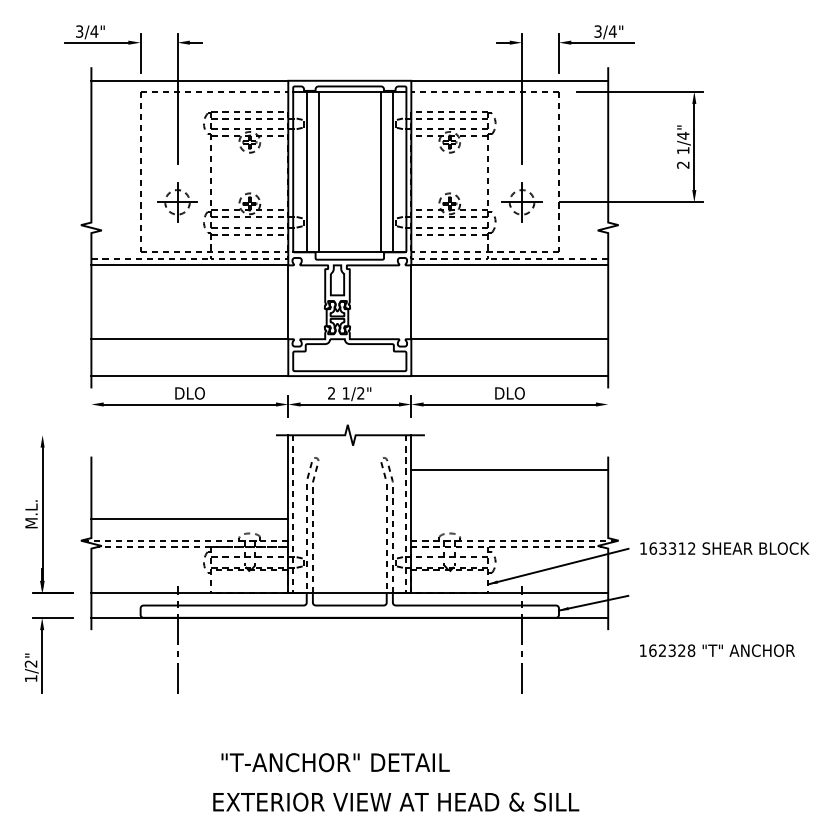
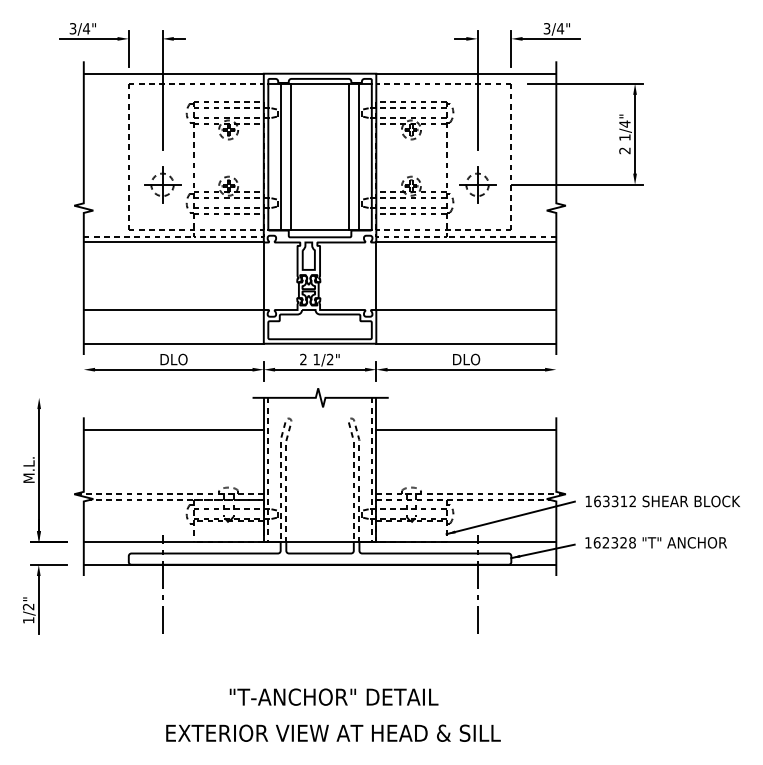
line: (189, 519) -> (173, 429), moved
text: (716, 650) -> (655, 542), moved
text: (334, 761) -> (333, 696), moved
text: (396, 801) -> (333, 732), moved

